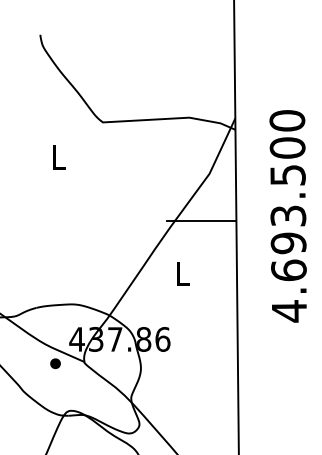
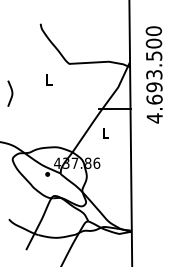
text: (286, 215) -> (153, 74), moved

